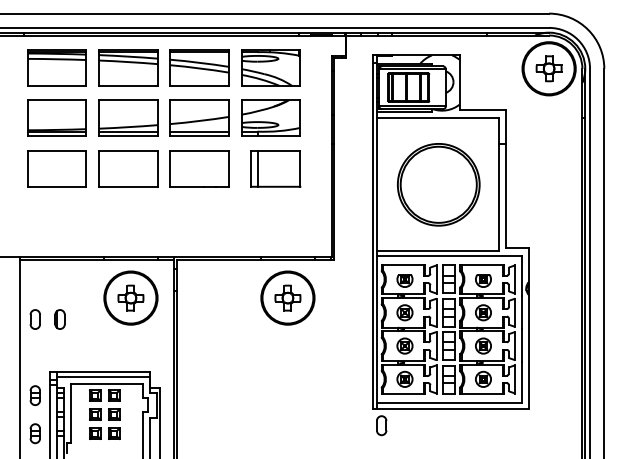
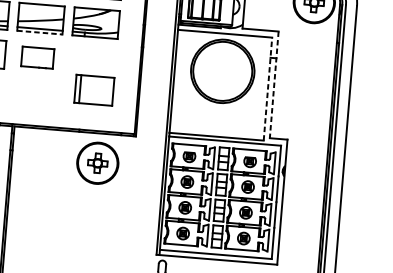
line: (200, 136) -> (40, 32), solid -> dashed
part: (199, 168) -> (37, 57), size x0.7
part: (275, 168) -> (94, 90), moved
line: (506, 178) -> (274, 84), solid -> dashed
part: (438, 184) -> (222, 71), moved
line: (498, 184) -> (267, 88), solid -> dashed

